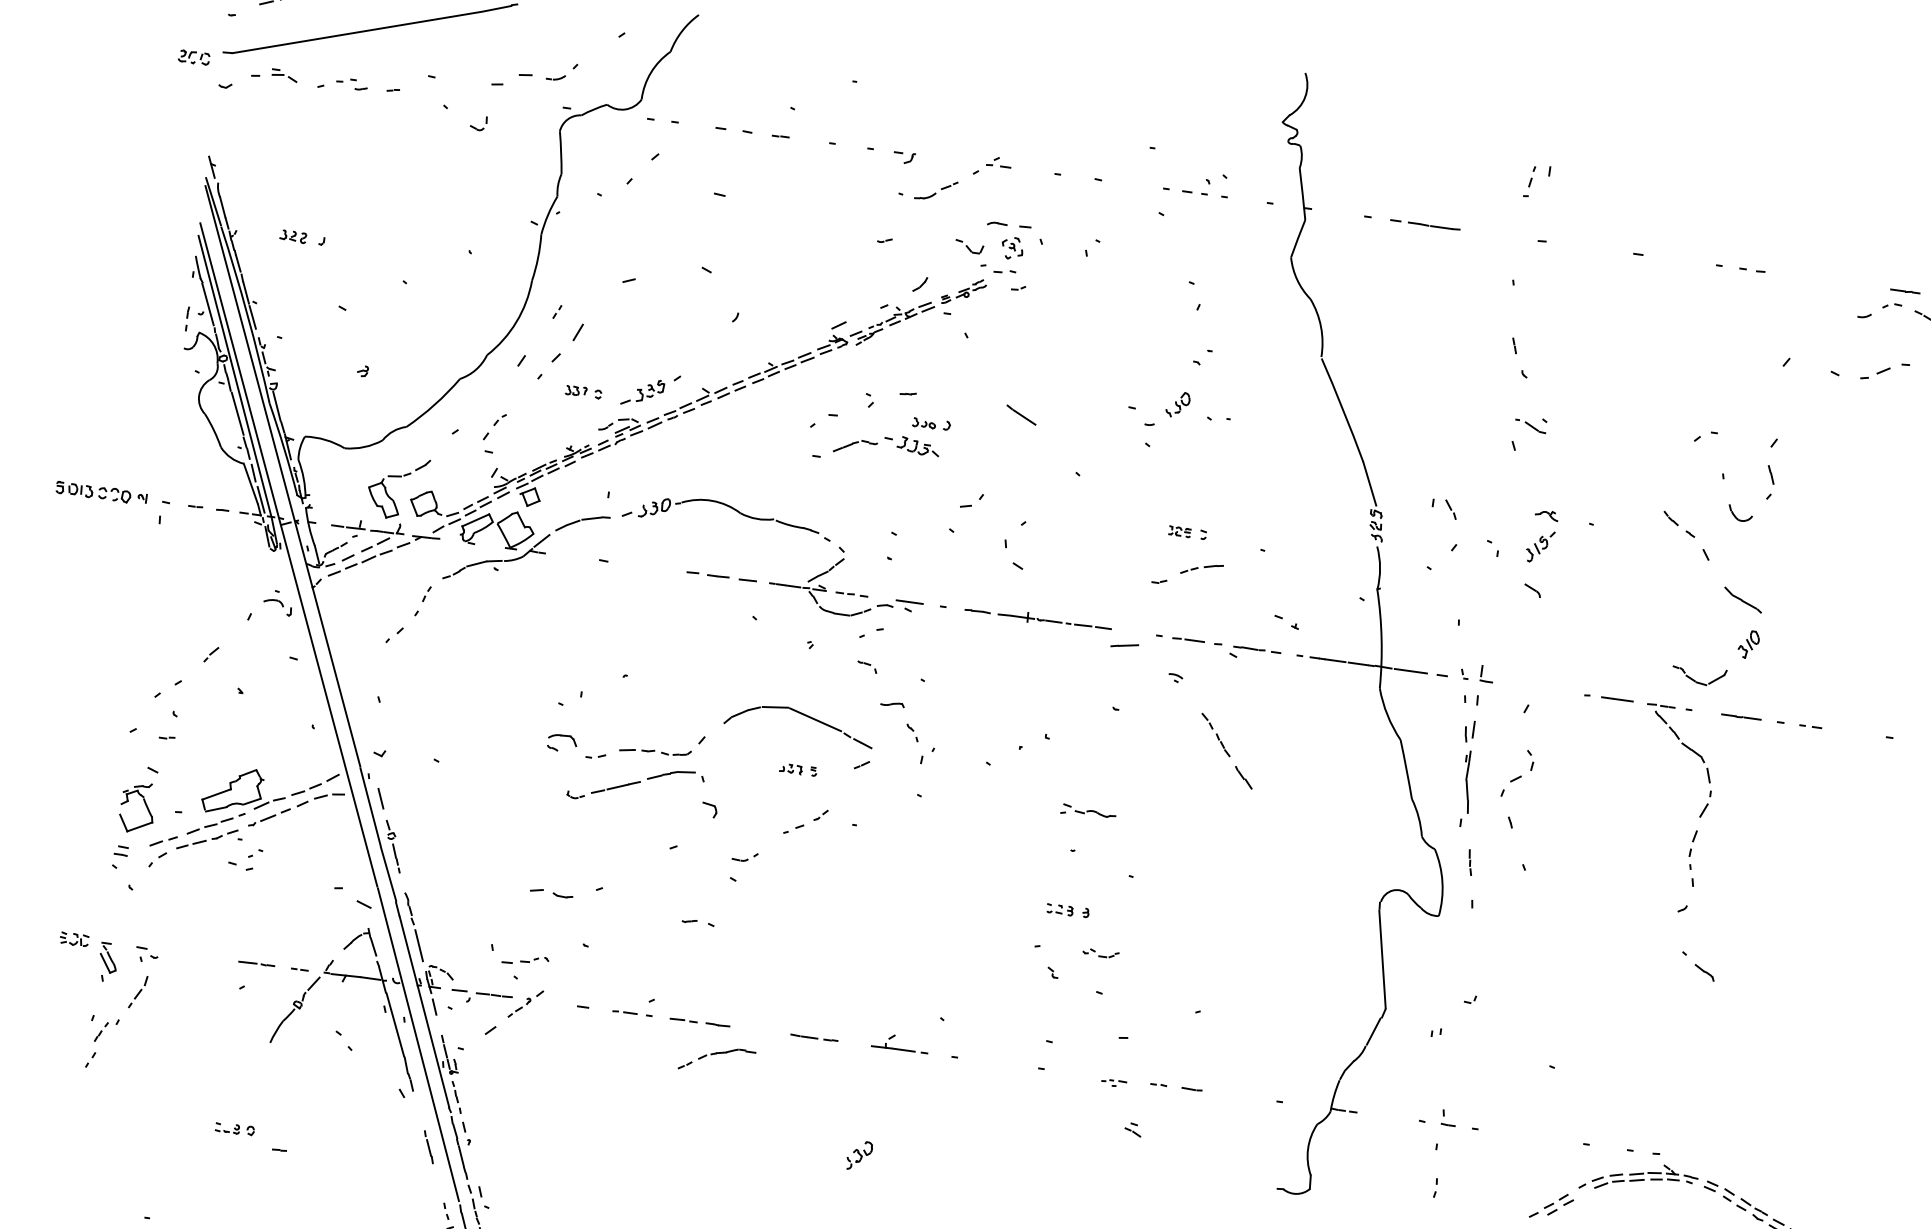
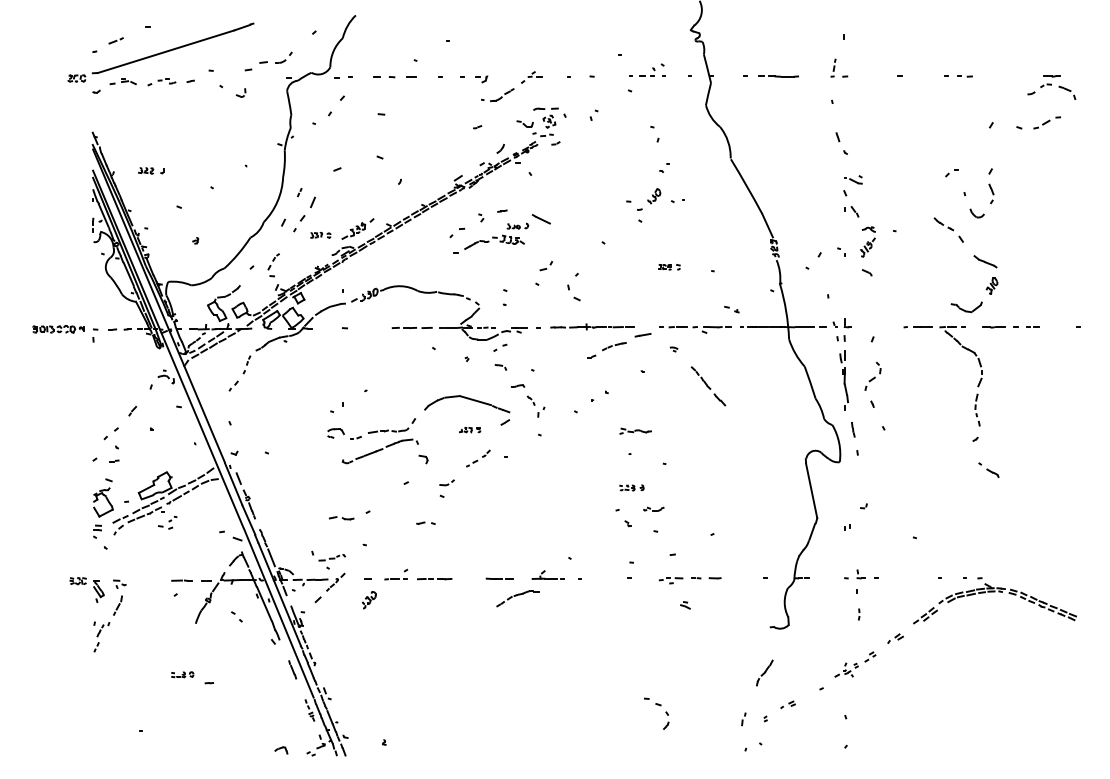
part: (1529, 180) -> (833, 67), moved
line: (1019, 415) -> (540, 219), moved
part: (1444, 508) -> (851, 211), moved
part: (1187, 574) -> (606, 350), moved
part: (715, 1059) -> (517, 598), moved
part: (1113, 1082) -> (670, 580), size x1.67
part: (859, 1156) -> (369, 600), moved

